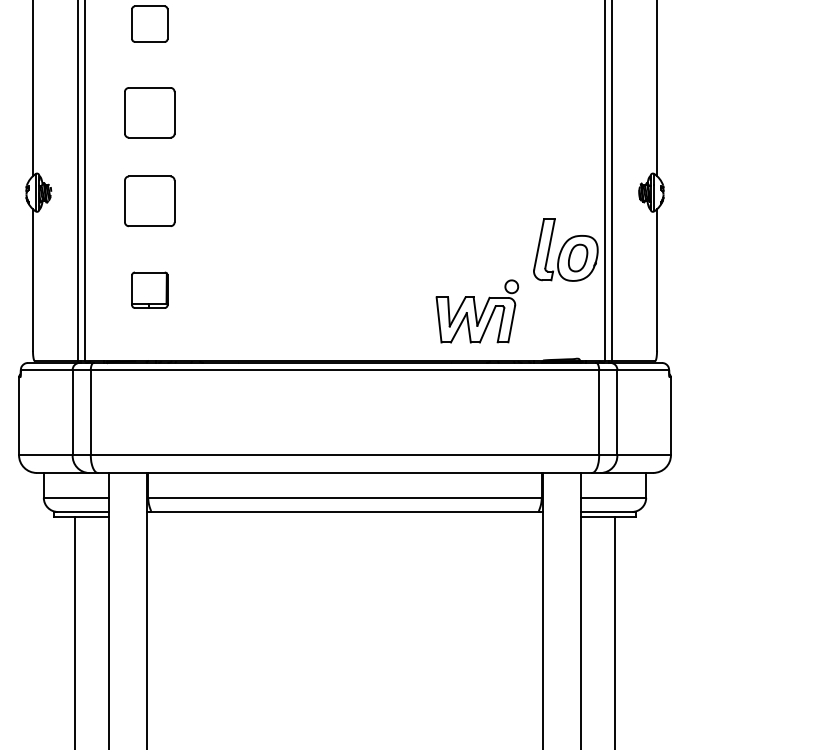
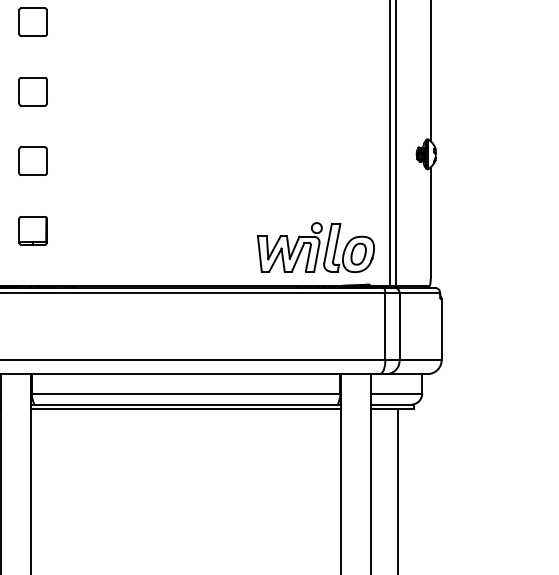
part: (149, 112) -> (32, 91), size x0.71
part: (149, 201) -> (32, 161), size x0.71
part: (565, 249) -> (348, 247), moved
line: (344, 517) -> (185, 408), added

